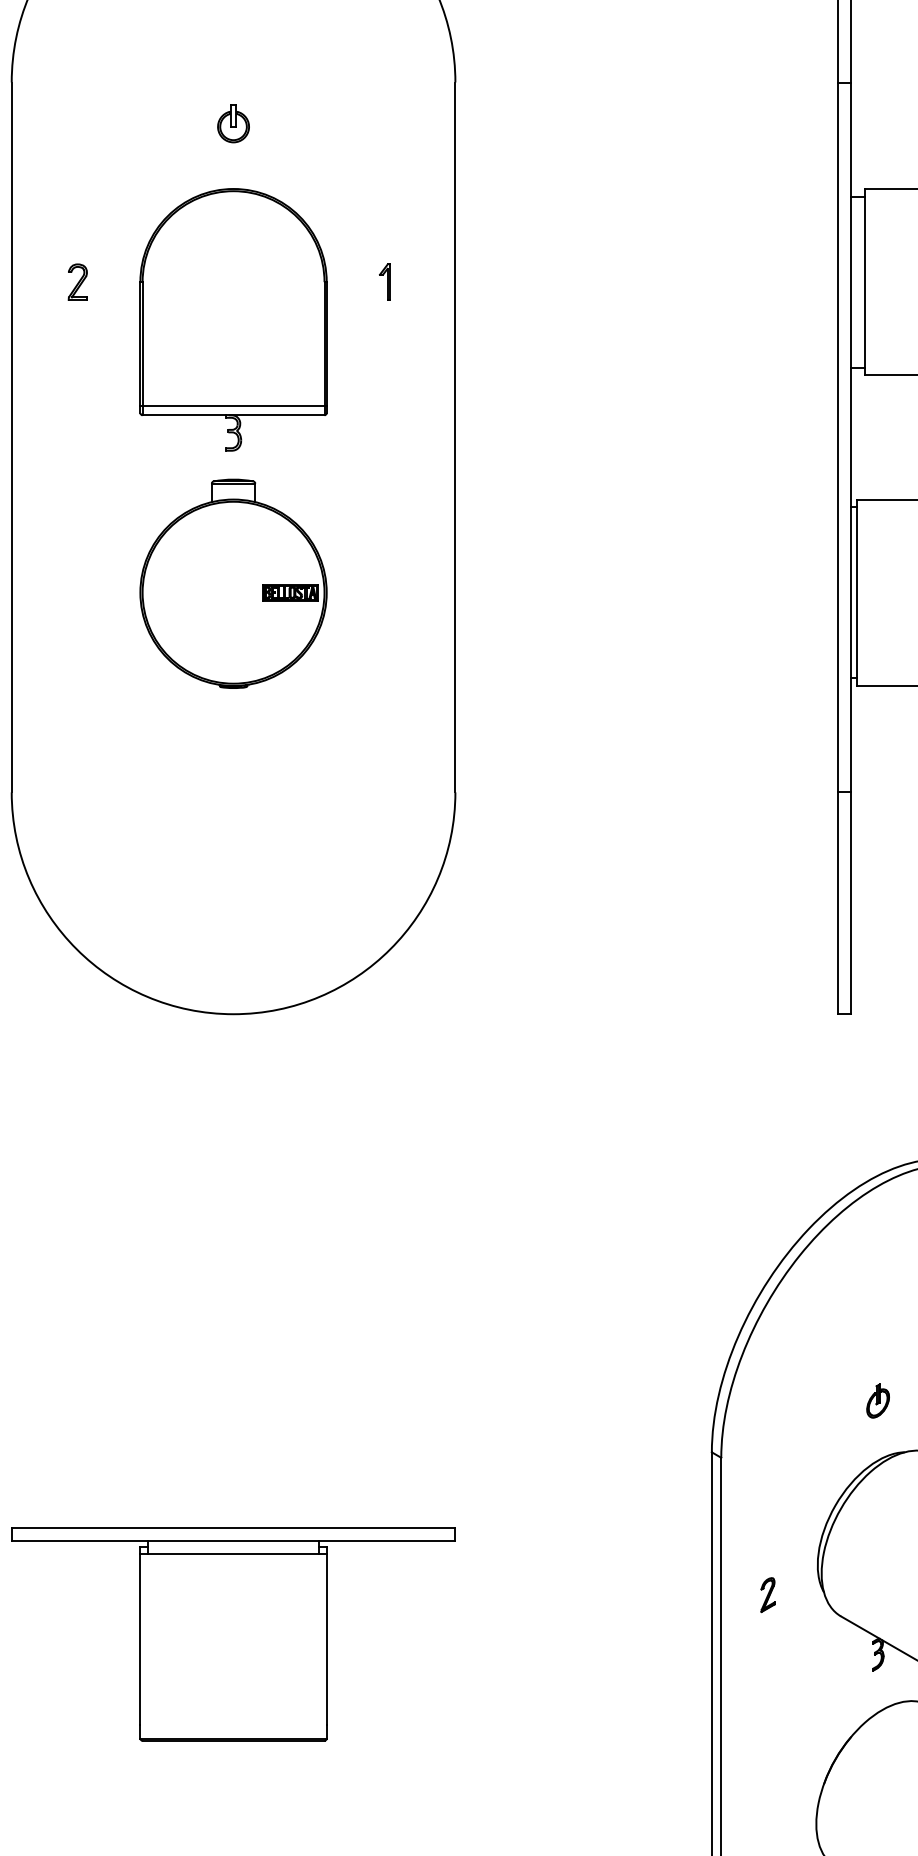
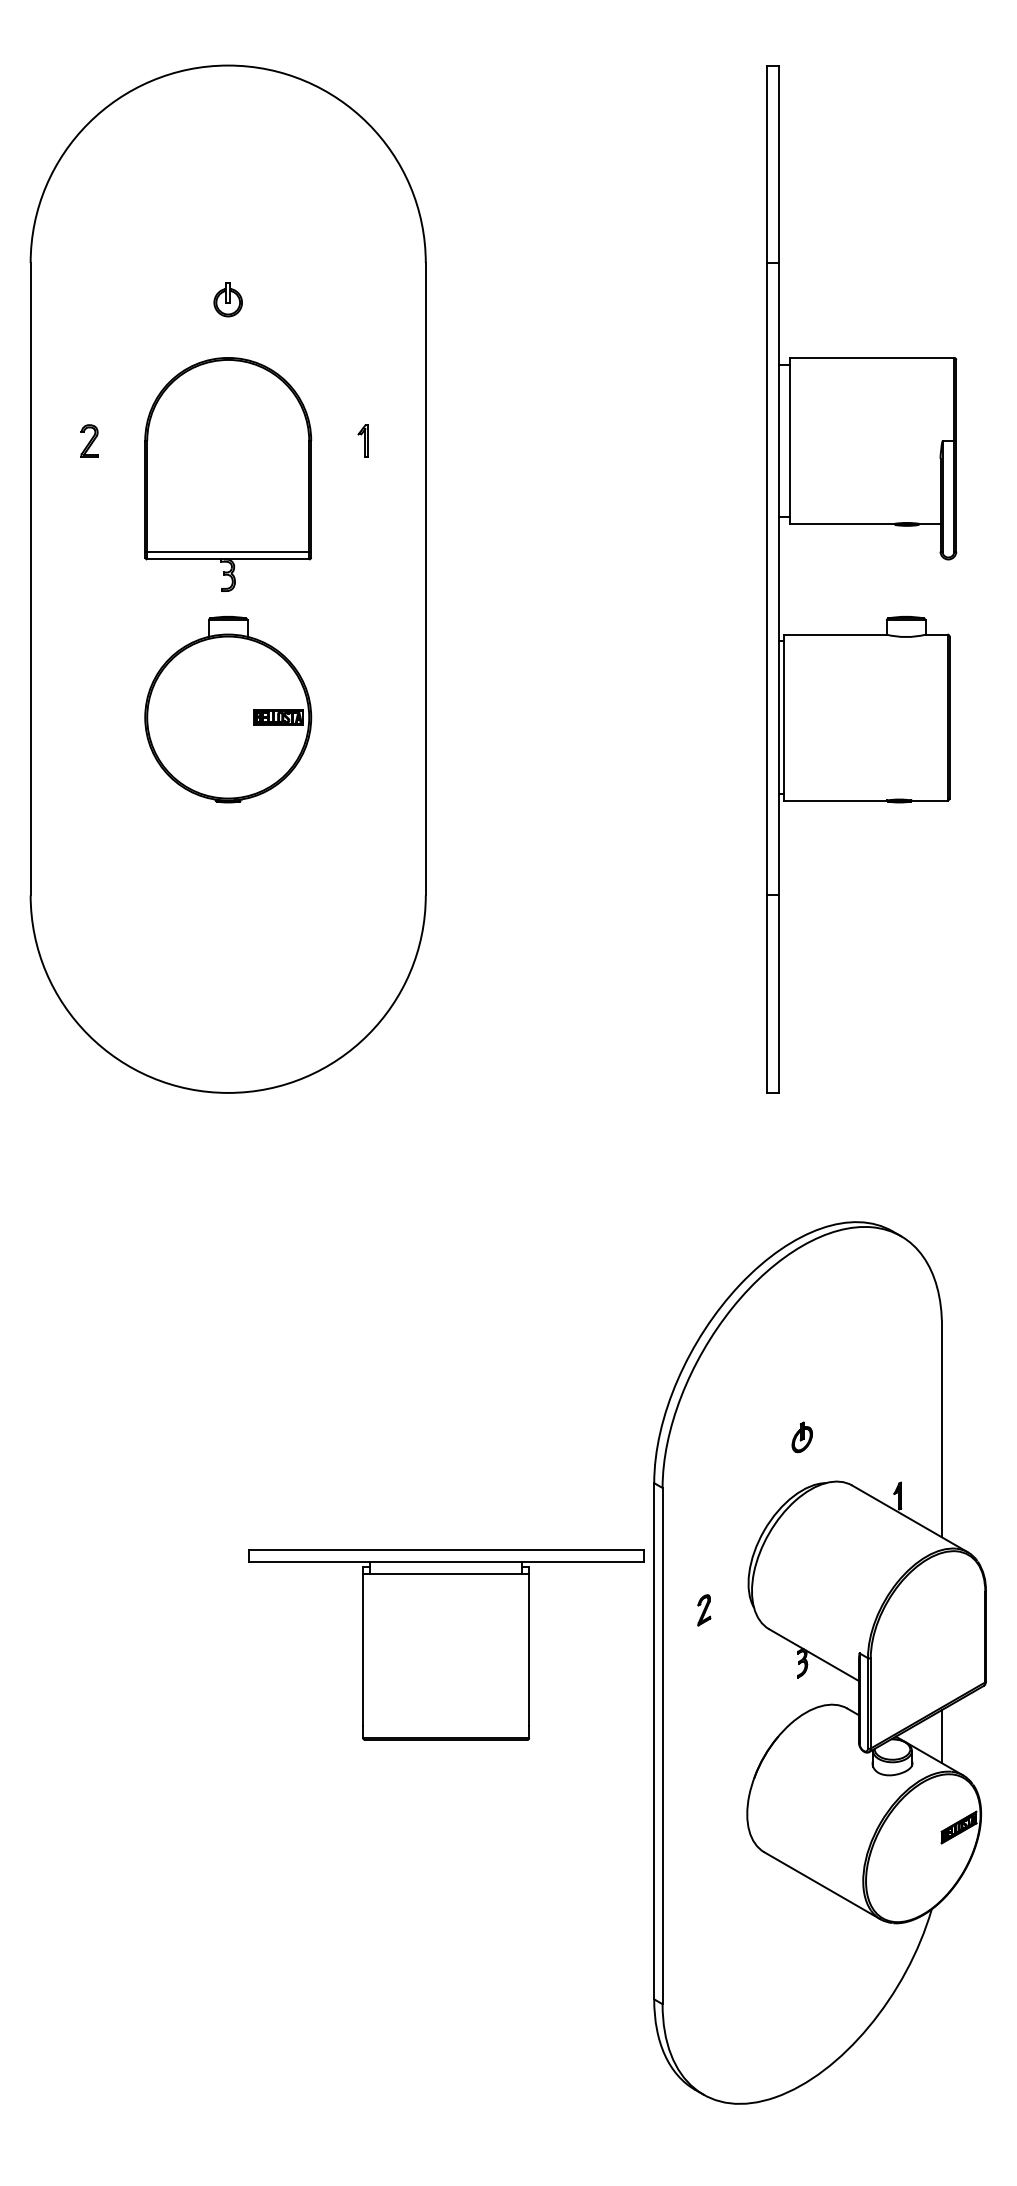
part: (233, 1633) -> (446, 1644), moved

